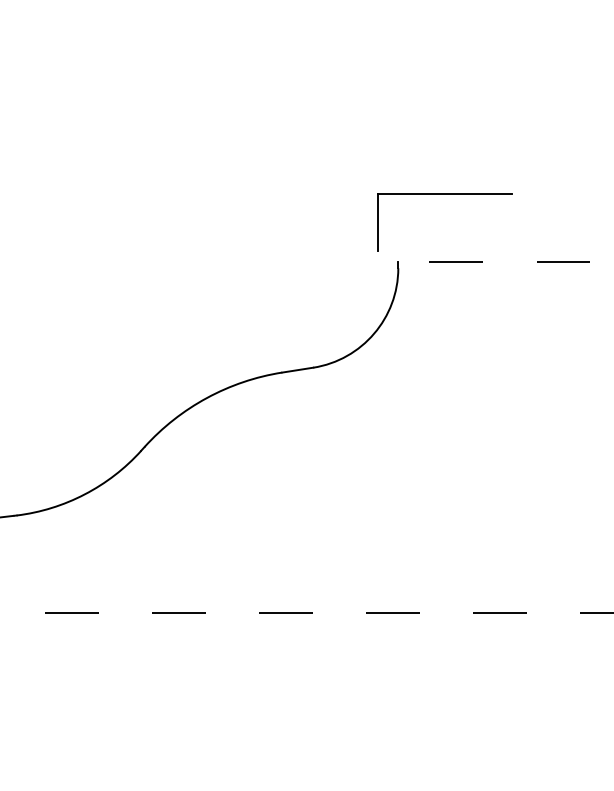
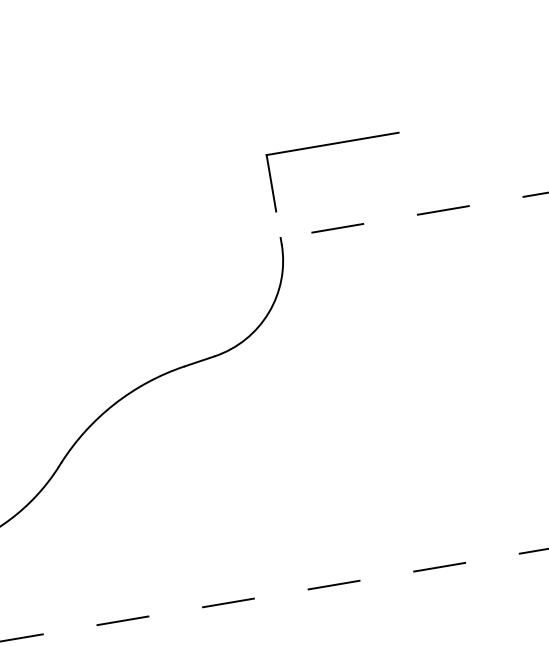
part: (444, 194) -> (332, 144), moved

